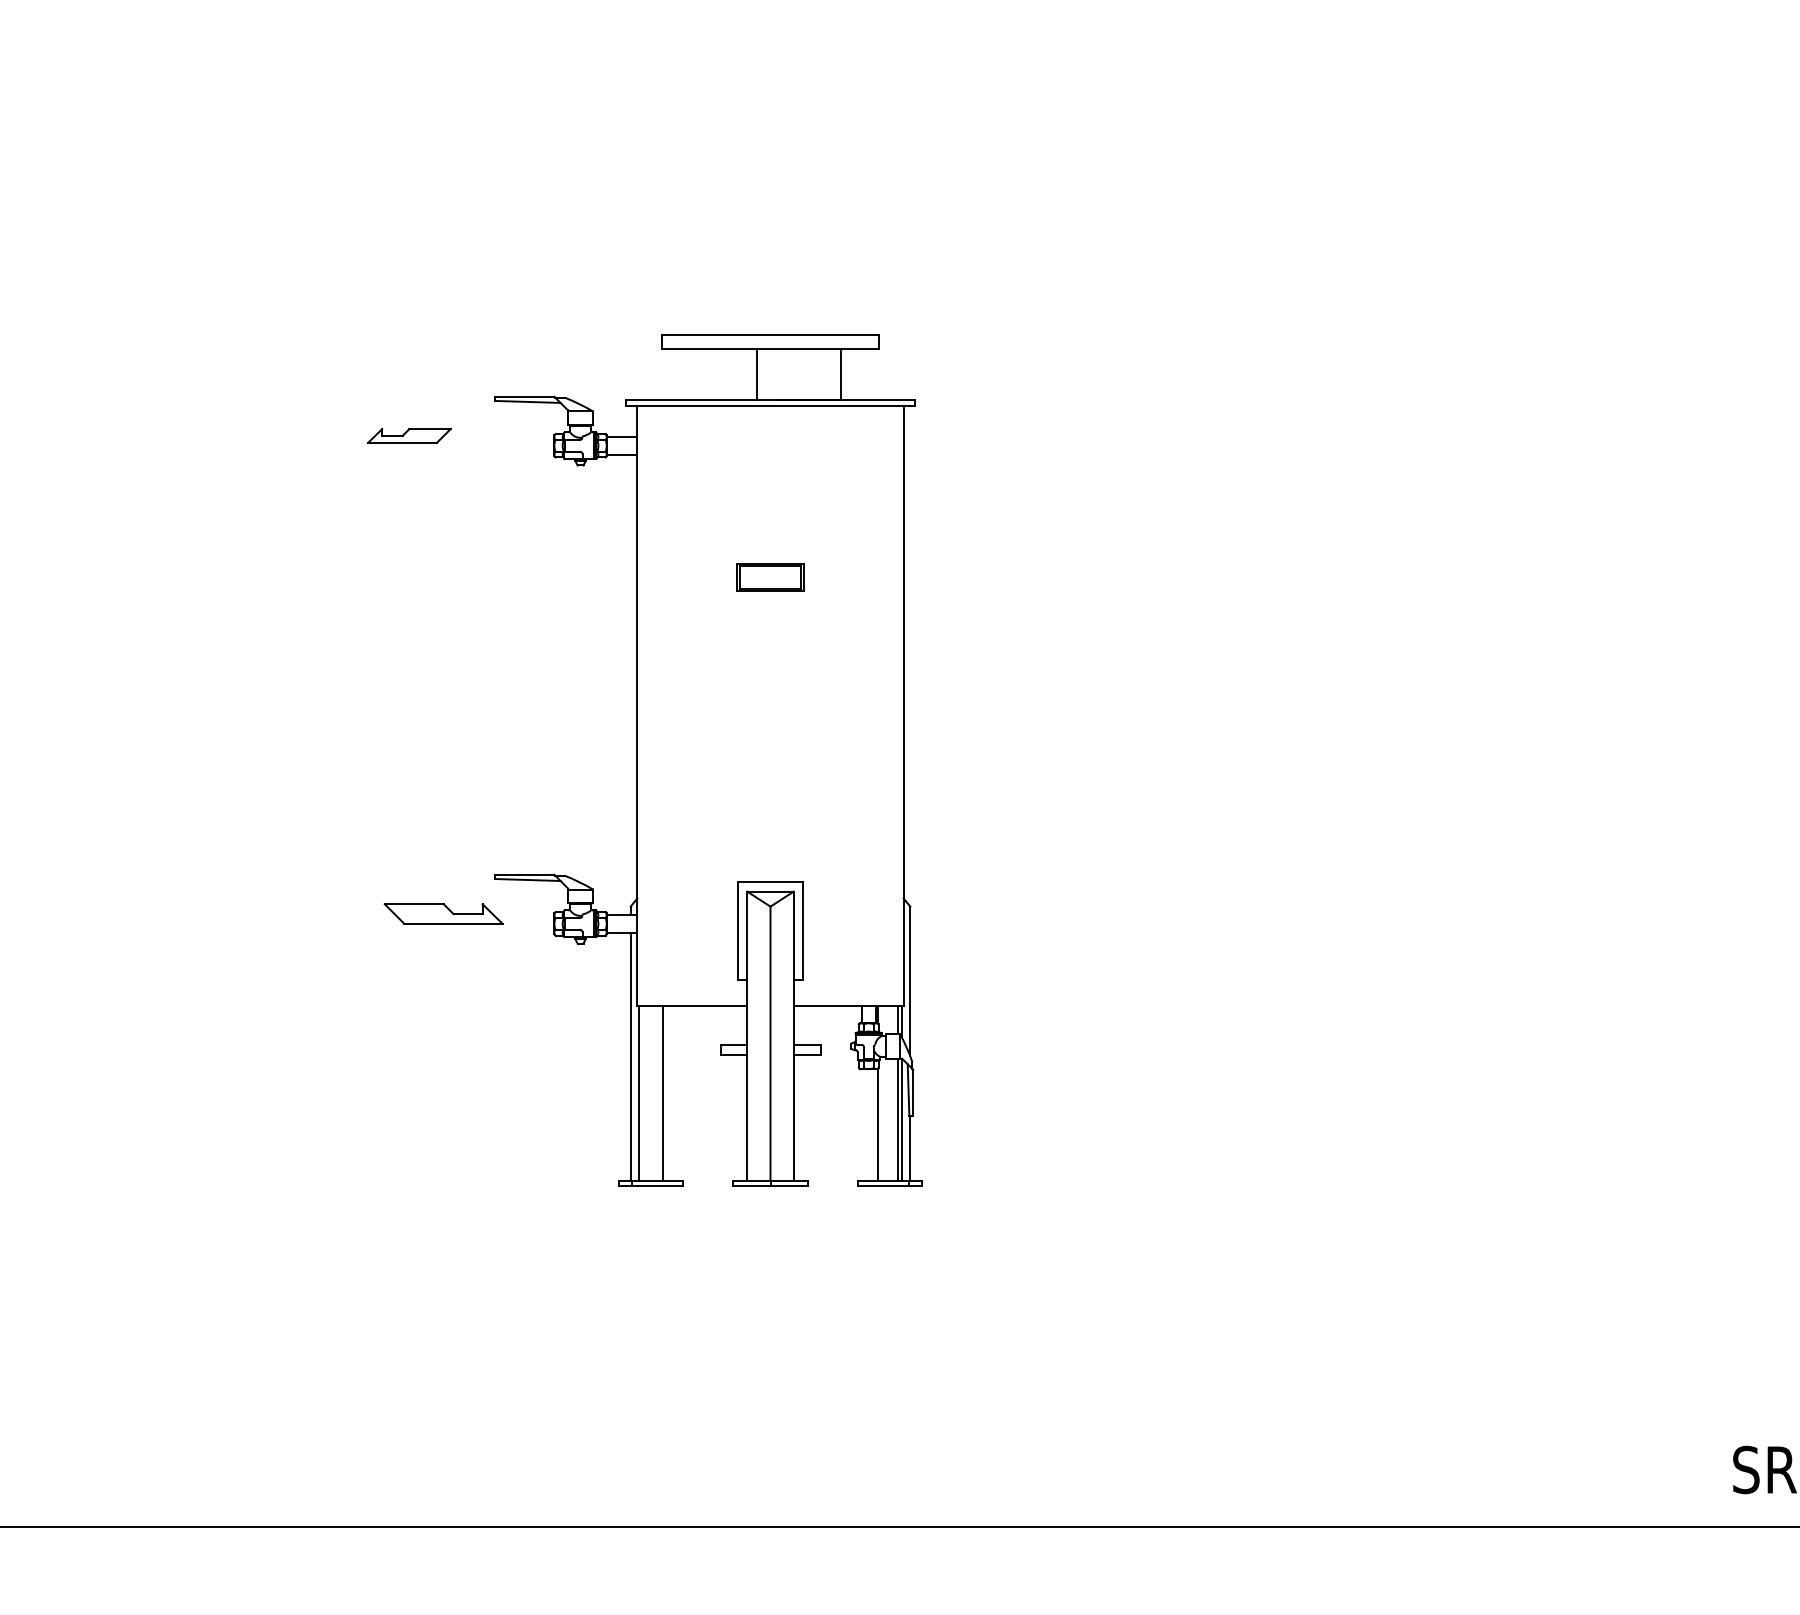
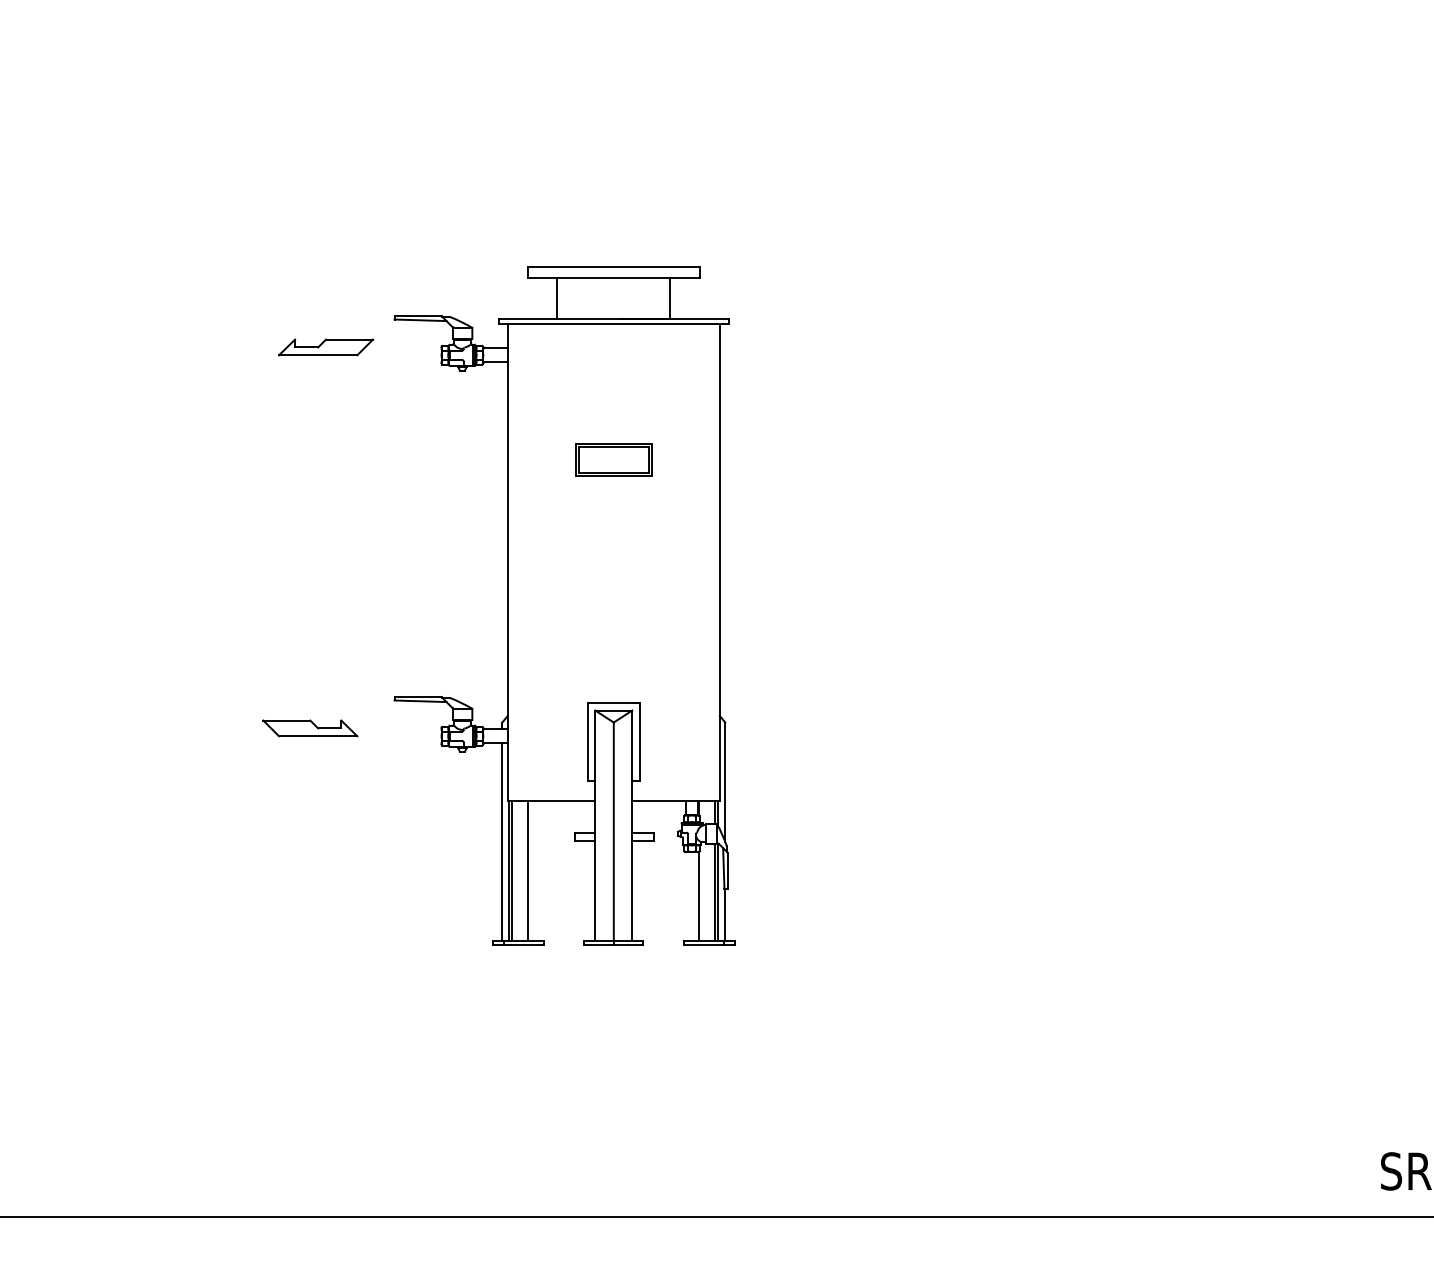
line: (756, 374) -> (557, 298), moved
part: (409, 435) -> (326, 347), size x1.43
part: (770, 577) -> (613, 460), size x1.43
part: (443, 913) -> (310, 727), moved
line: (642, 1092) -> (511, 870), added

